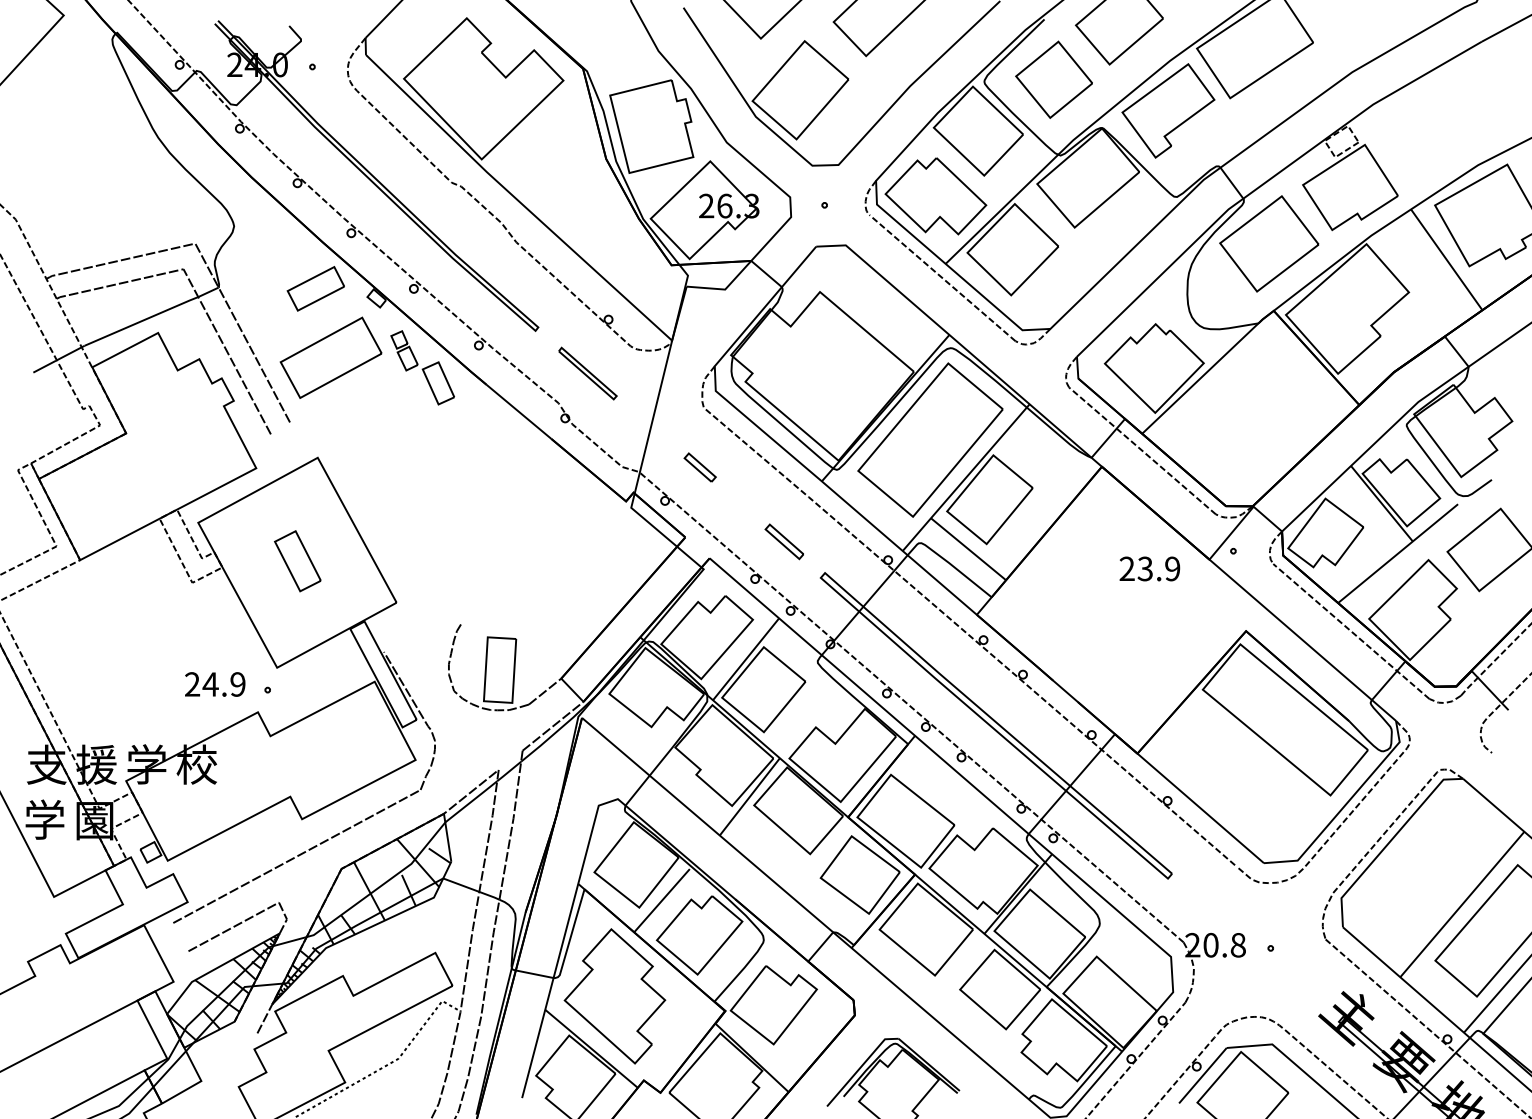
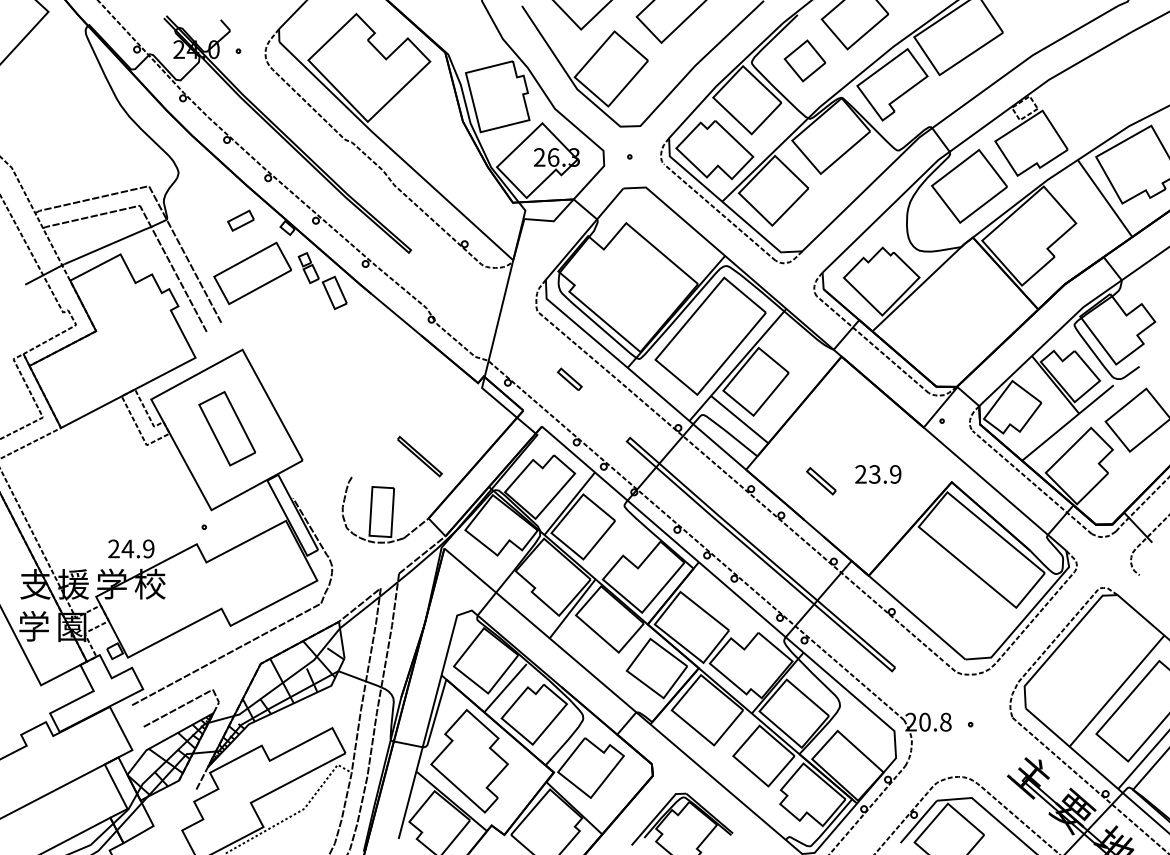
part: (1053, 79) -> (804, 60), size x0.7
part: (315, 288) -> (240, 220), size x0.6
part: (587, 373) -> (419, 456), moved
part: (699, 467) -> (569, 379), moved
part: (783, 541) -> (820, 480), moved
part: (297, 561) -> (227, 429), size x1.6
text: (1149, 568) -> (877, 474), moved
text: (215, 684) -> (131, 548), moved

